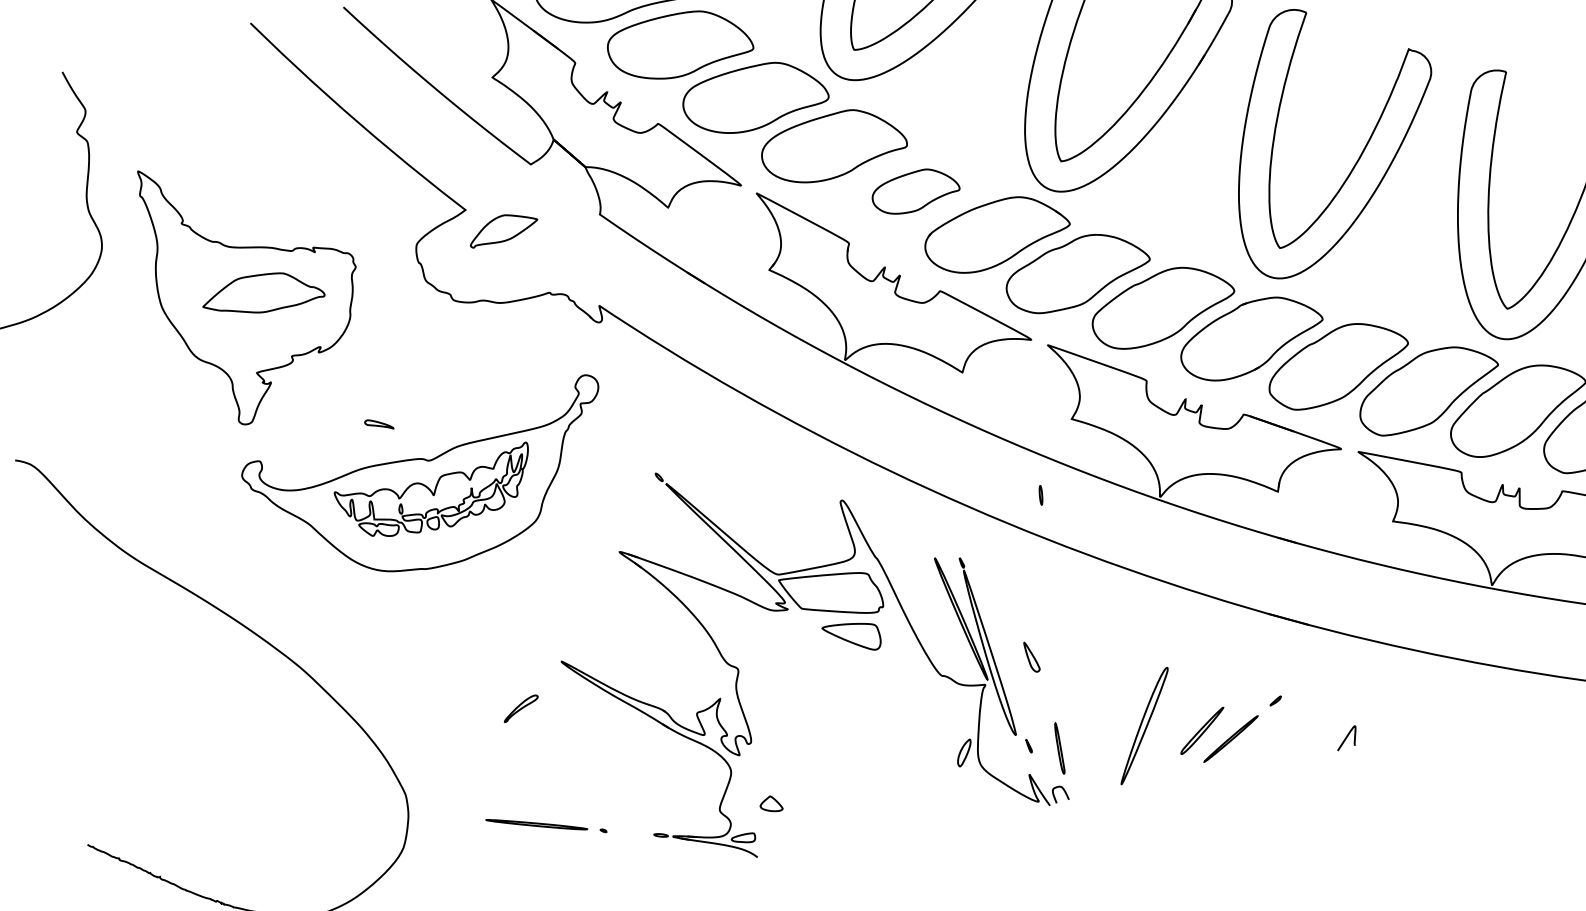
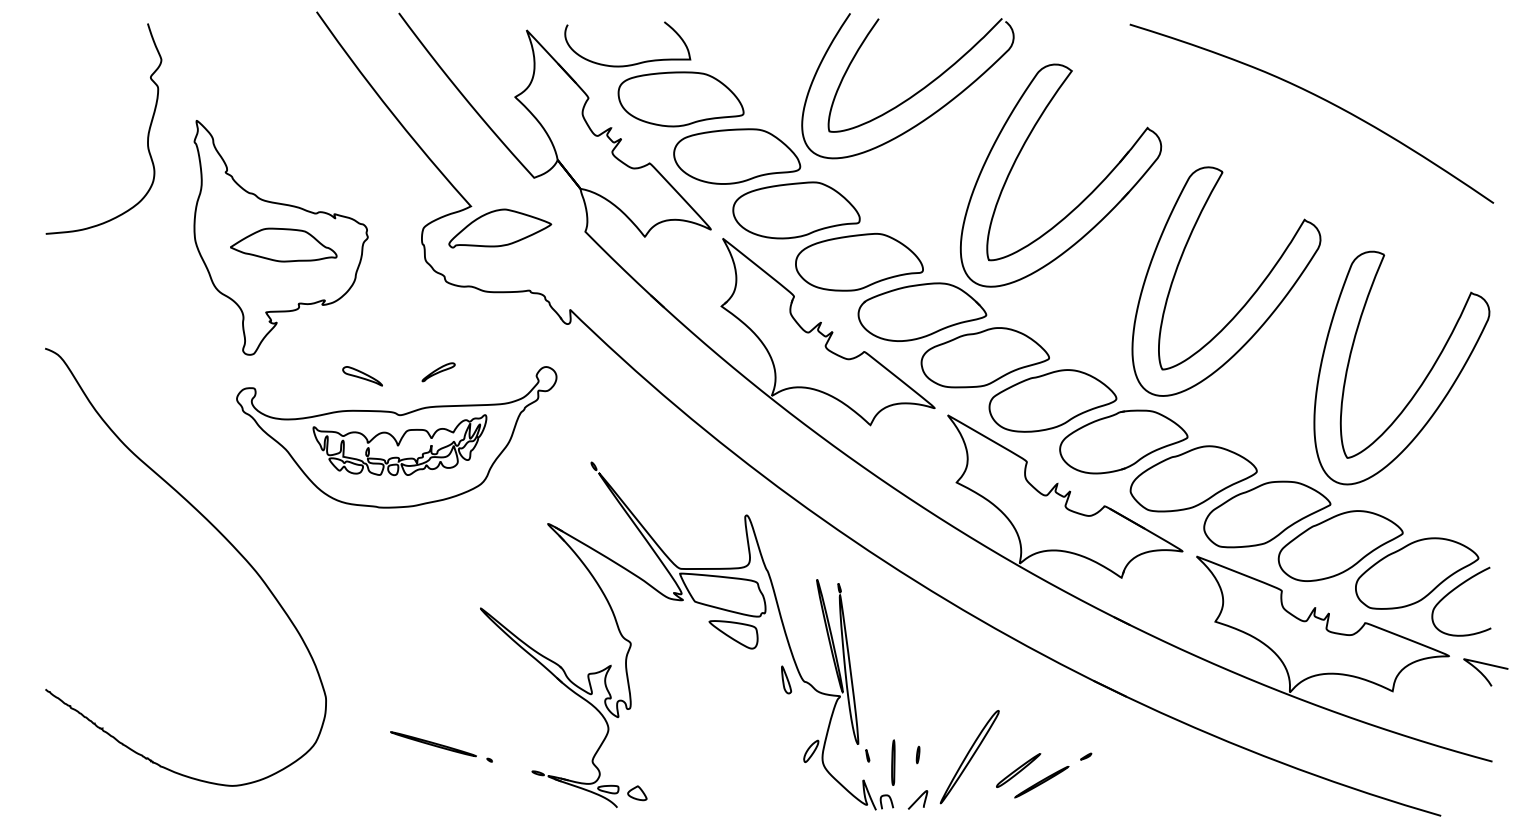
part: (915, 191) -> (859, 262), size x1.67
part: (503, 228) -> (500, 228), size x1.67
part: (379, 424) -> (362, 376), size x1.67
part: (1040, 494) -> (917, 754), moved
part: (1031, 656) -> (786, 679), moved
part: (520, 708) -> (438, 372), moved
curve: (1346, 737) -> (917, 799), moved
part: (771, 804) -> (637, 793), moved

